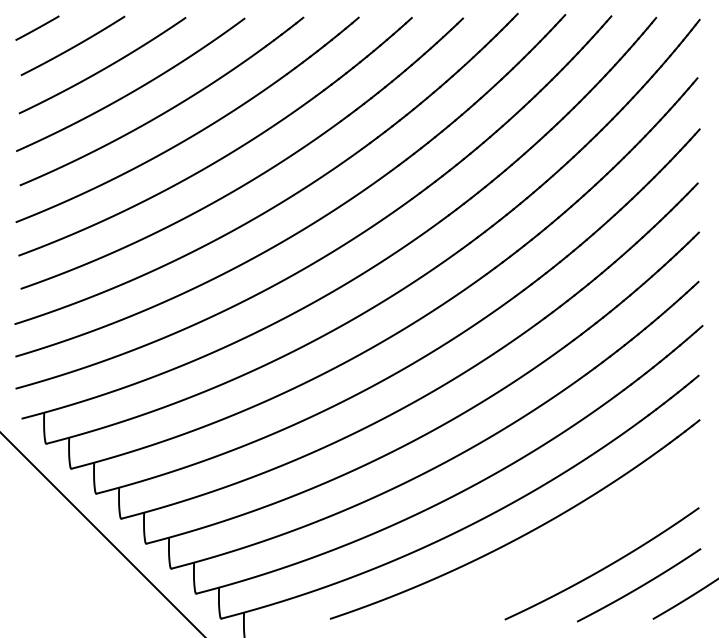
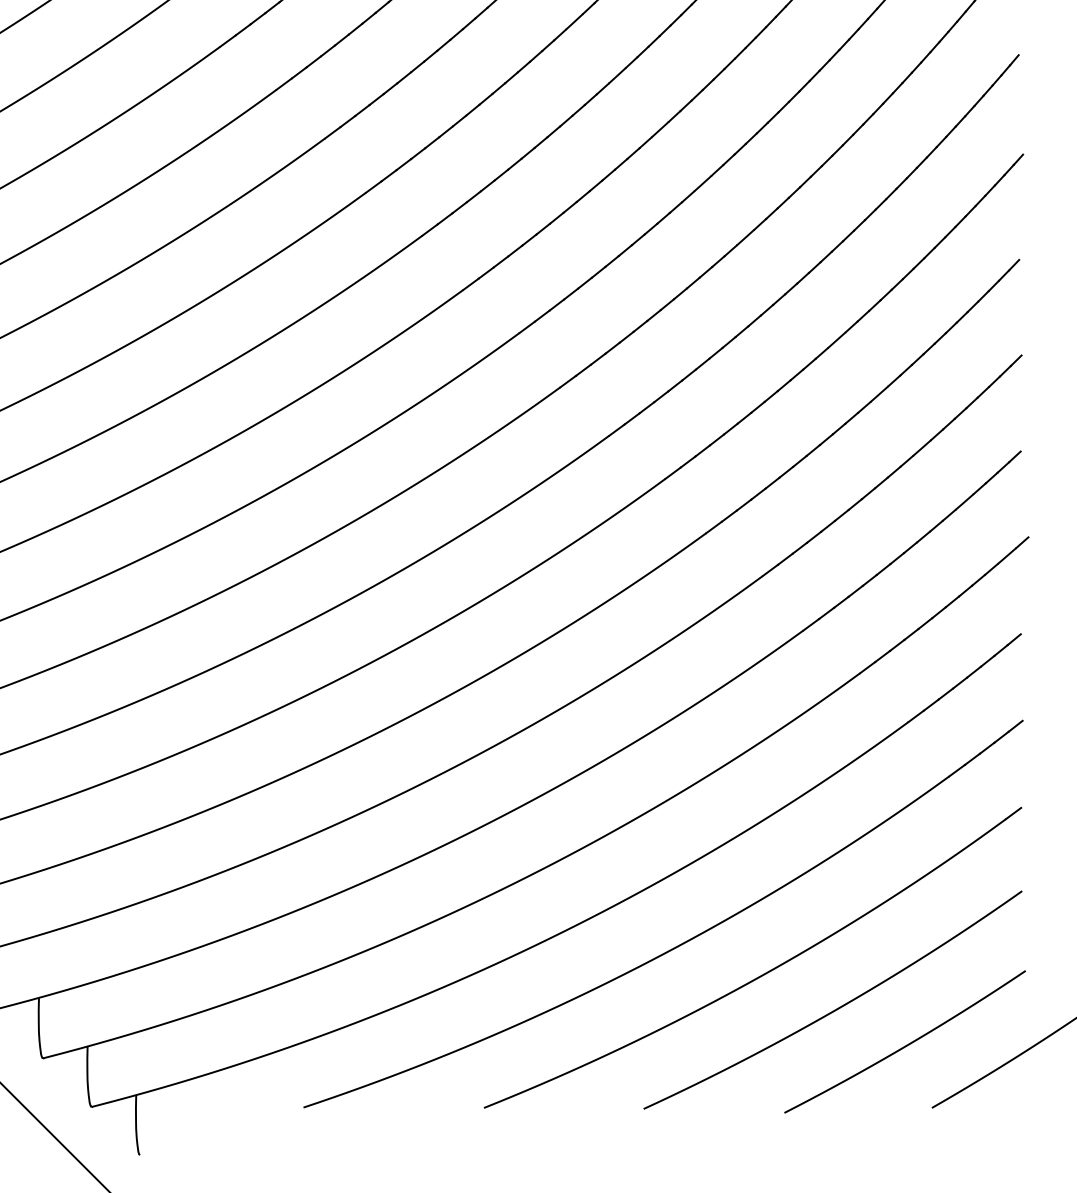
part: (564, 550) -> (759, 974), added

